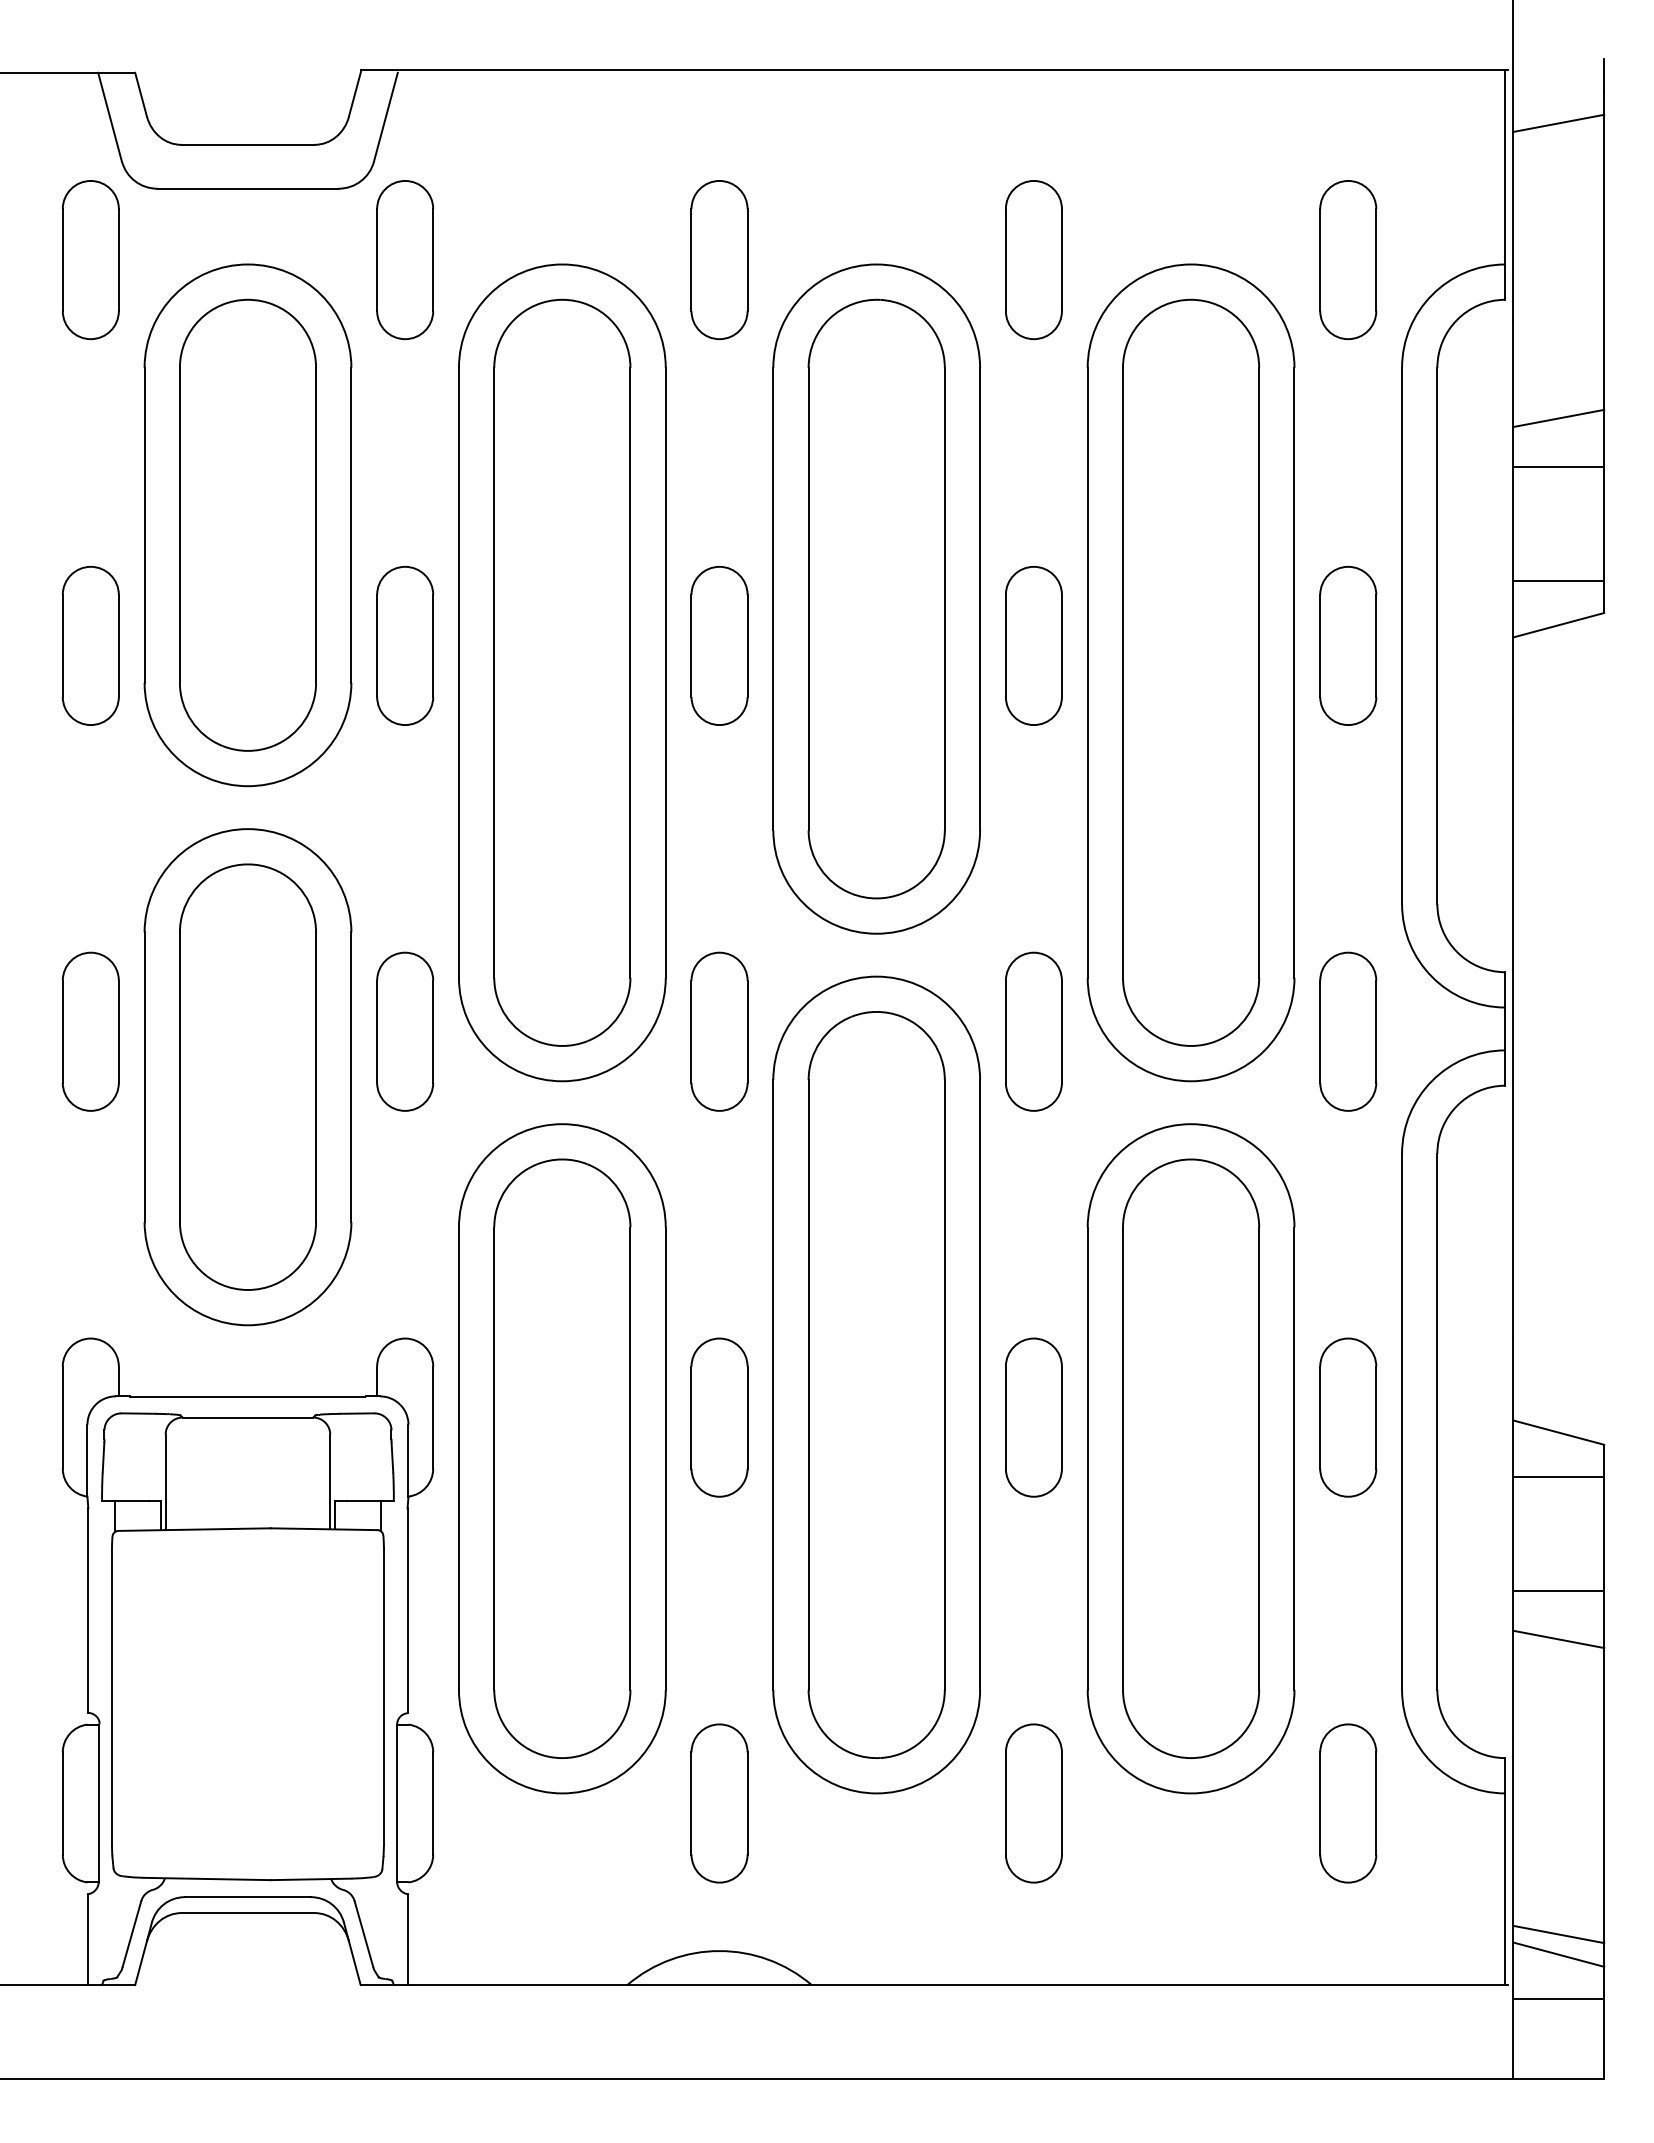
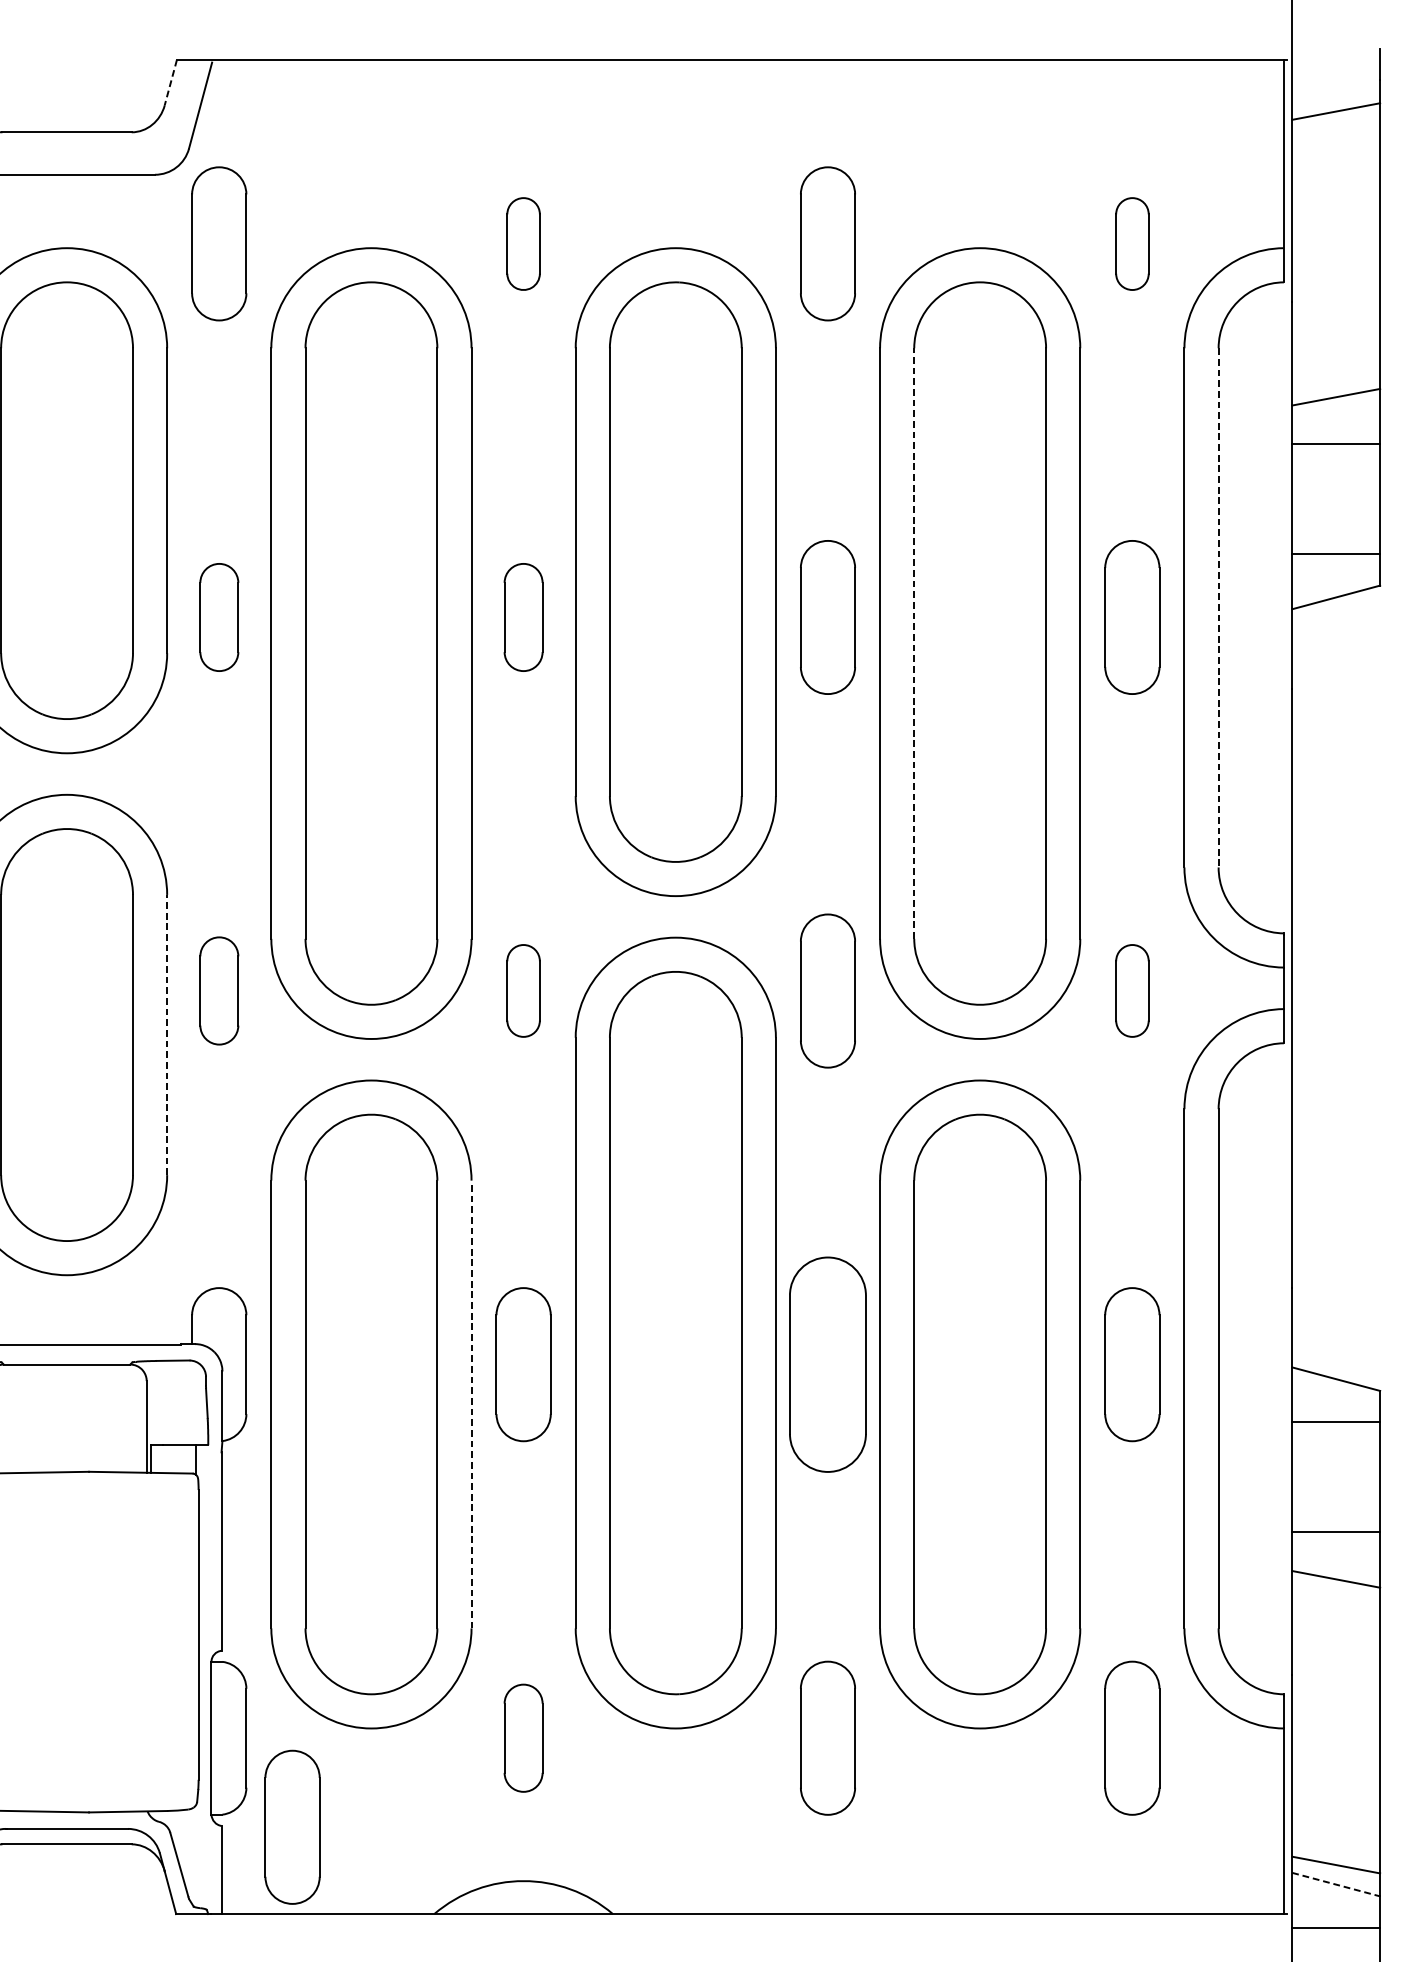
line: (355, 93) -> (171, 82), solid -> dashed
part: (719, 260) -> (523, 244), size x0.6
part: (1348, 260) -> (1132, 244), size x0.6
line: (1437, 636) -> (1218, 608), solid -> dashed
part: (405, 645) -> (219, 617), size x0.7
part: (719, 645) -> (523, 617), size x0.7
line: (1123, 672) -> (914, 643), solid -> dashed
part: (405, 1031) -> (219, 990), size x0.7
part: (719, 1031) -> (523, 990), size x0.6
part: (1348, 1031) -> (1132, 990), size x0.6
line: (351, 1077) -> (167, 1035), solid -> dashed
part: (1033, 1417) -> (827, 1364), size x1.4
line: (665, 1458) -> (471, 1404), solid -> dashed
part: (719, 1803) -> (523, 1738), size x0.7
part: (480, 1895) -> (292, 1827), added
line: (1558, 1954) -> (1335, 1884), solid -> dashed

